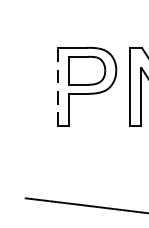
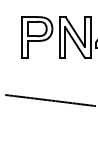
line: (58, 85) -> (22, 36), dashed -> solid

